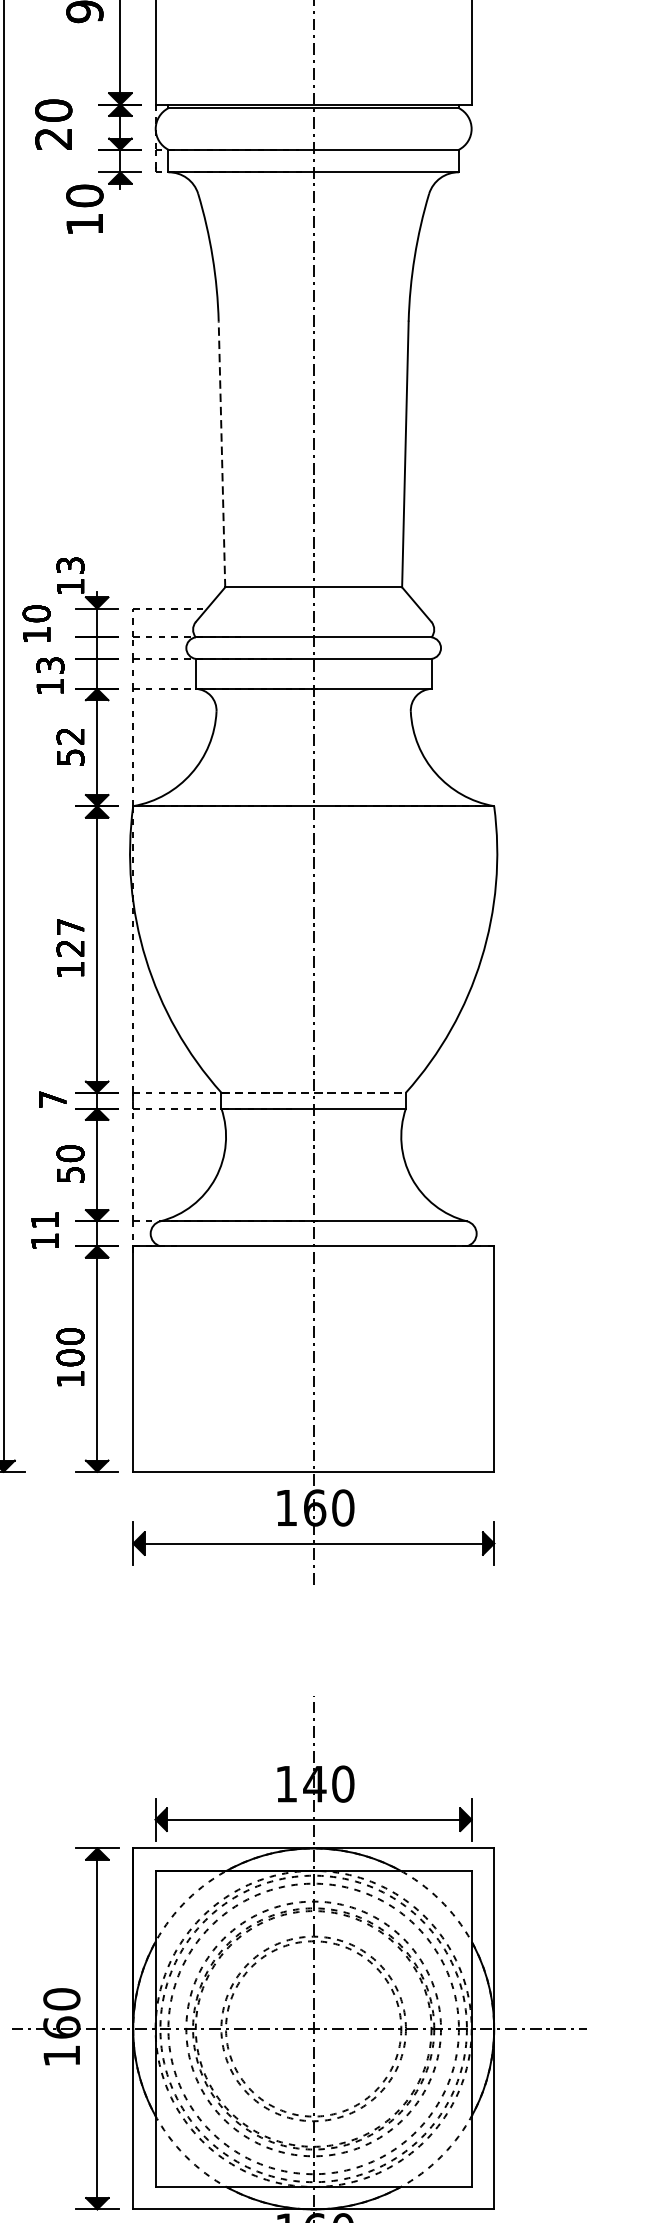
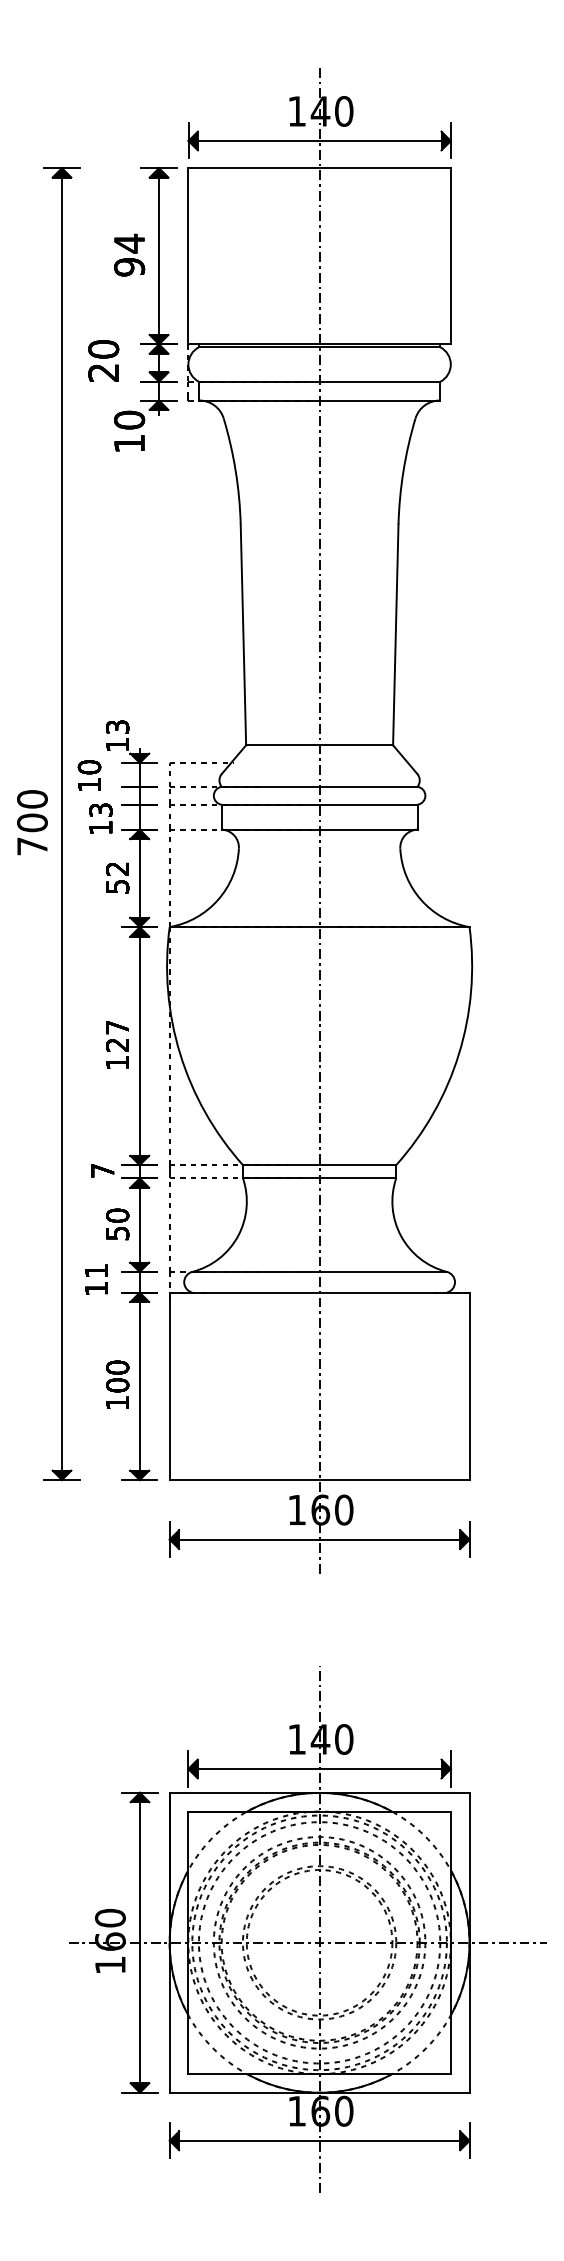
line: (222, 453) -> (243, 634), dashed -> solid
line: (313, 1093) -> (319, 1165), dashed -> solid

